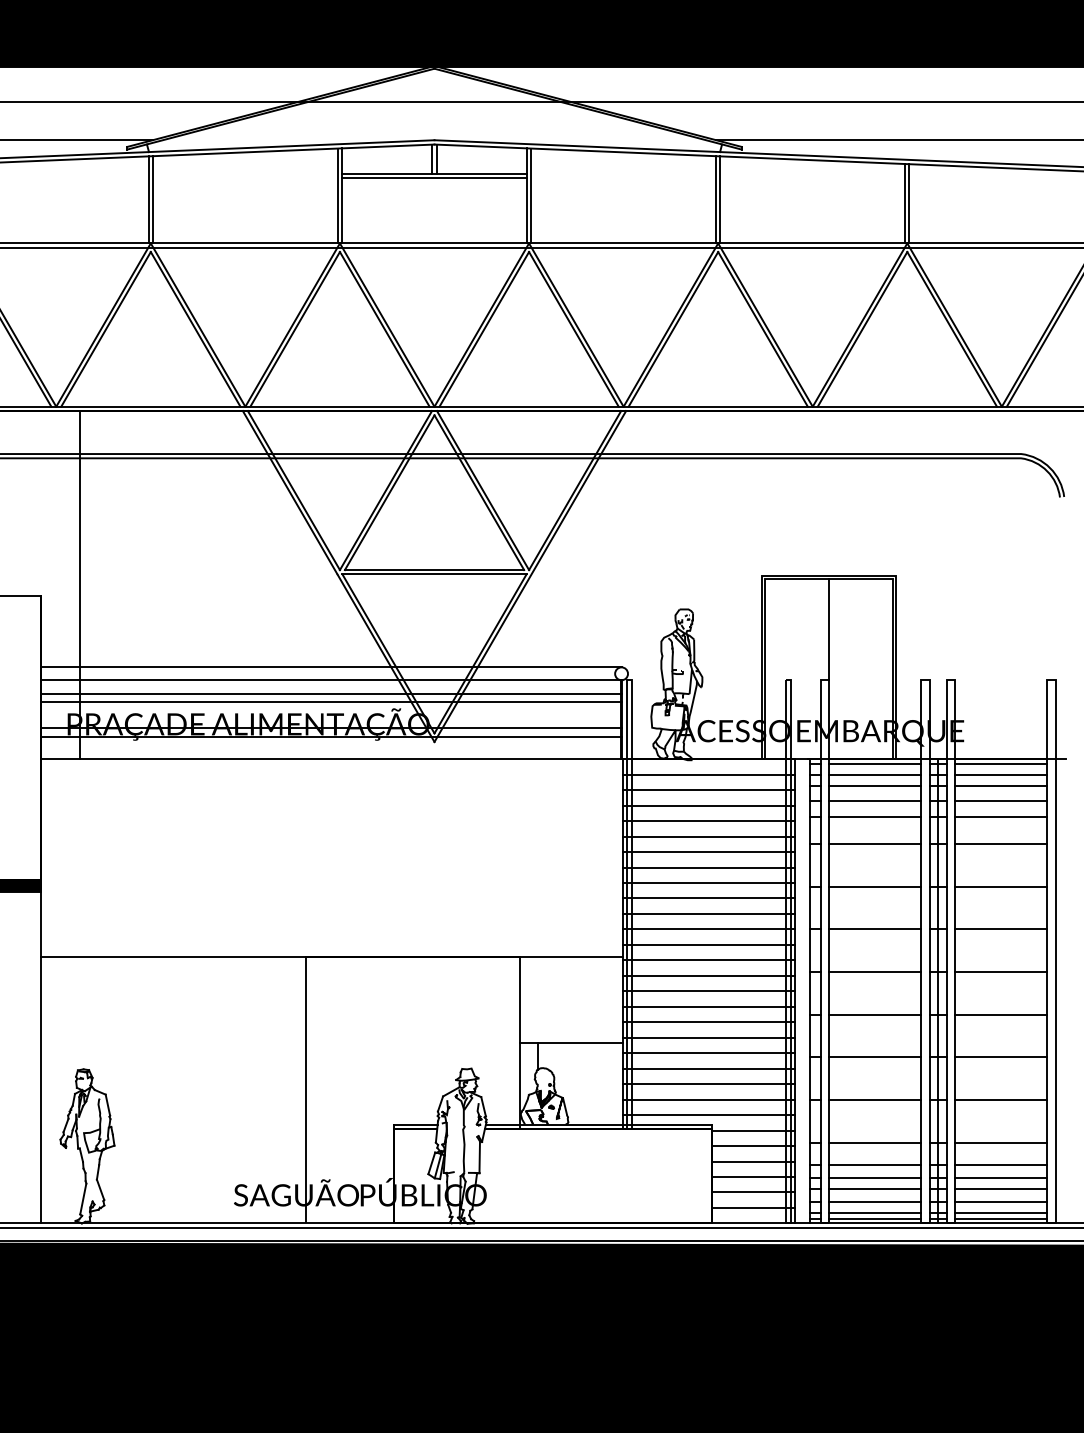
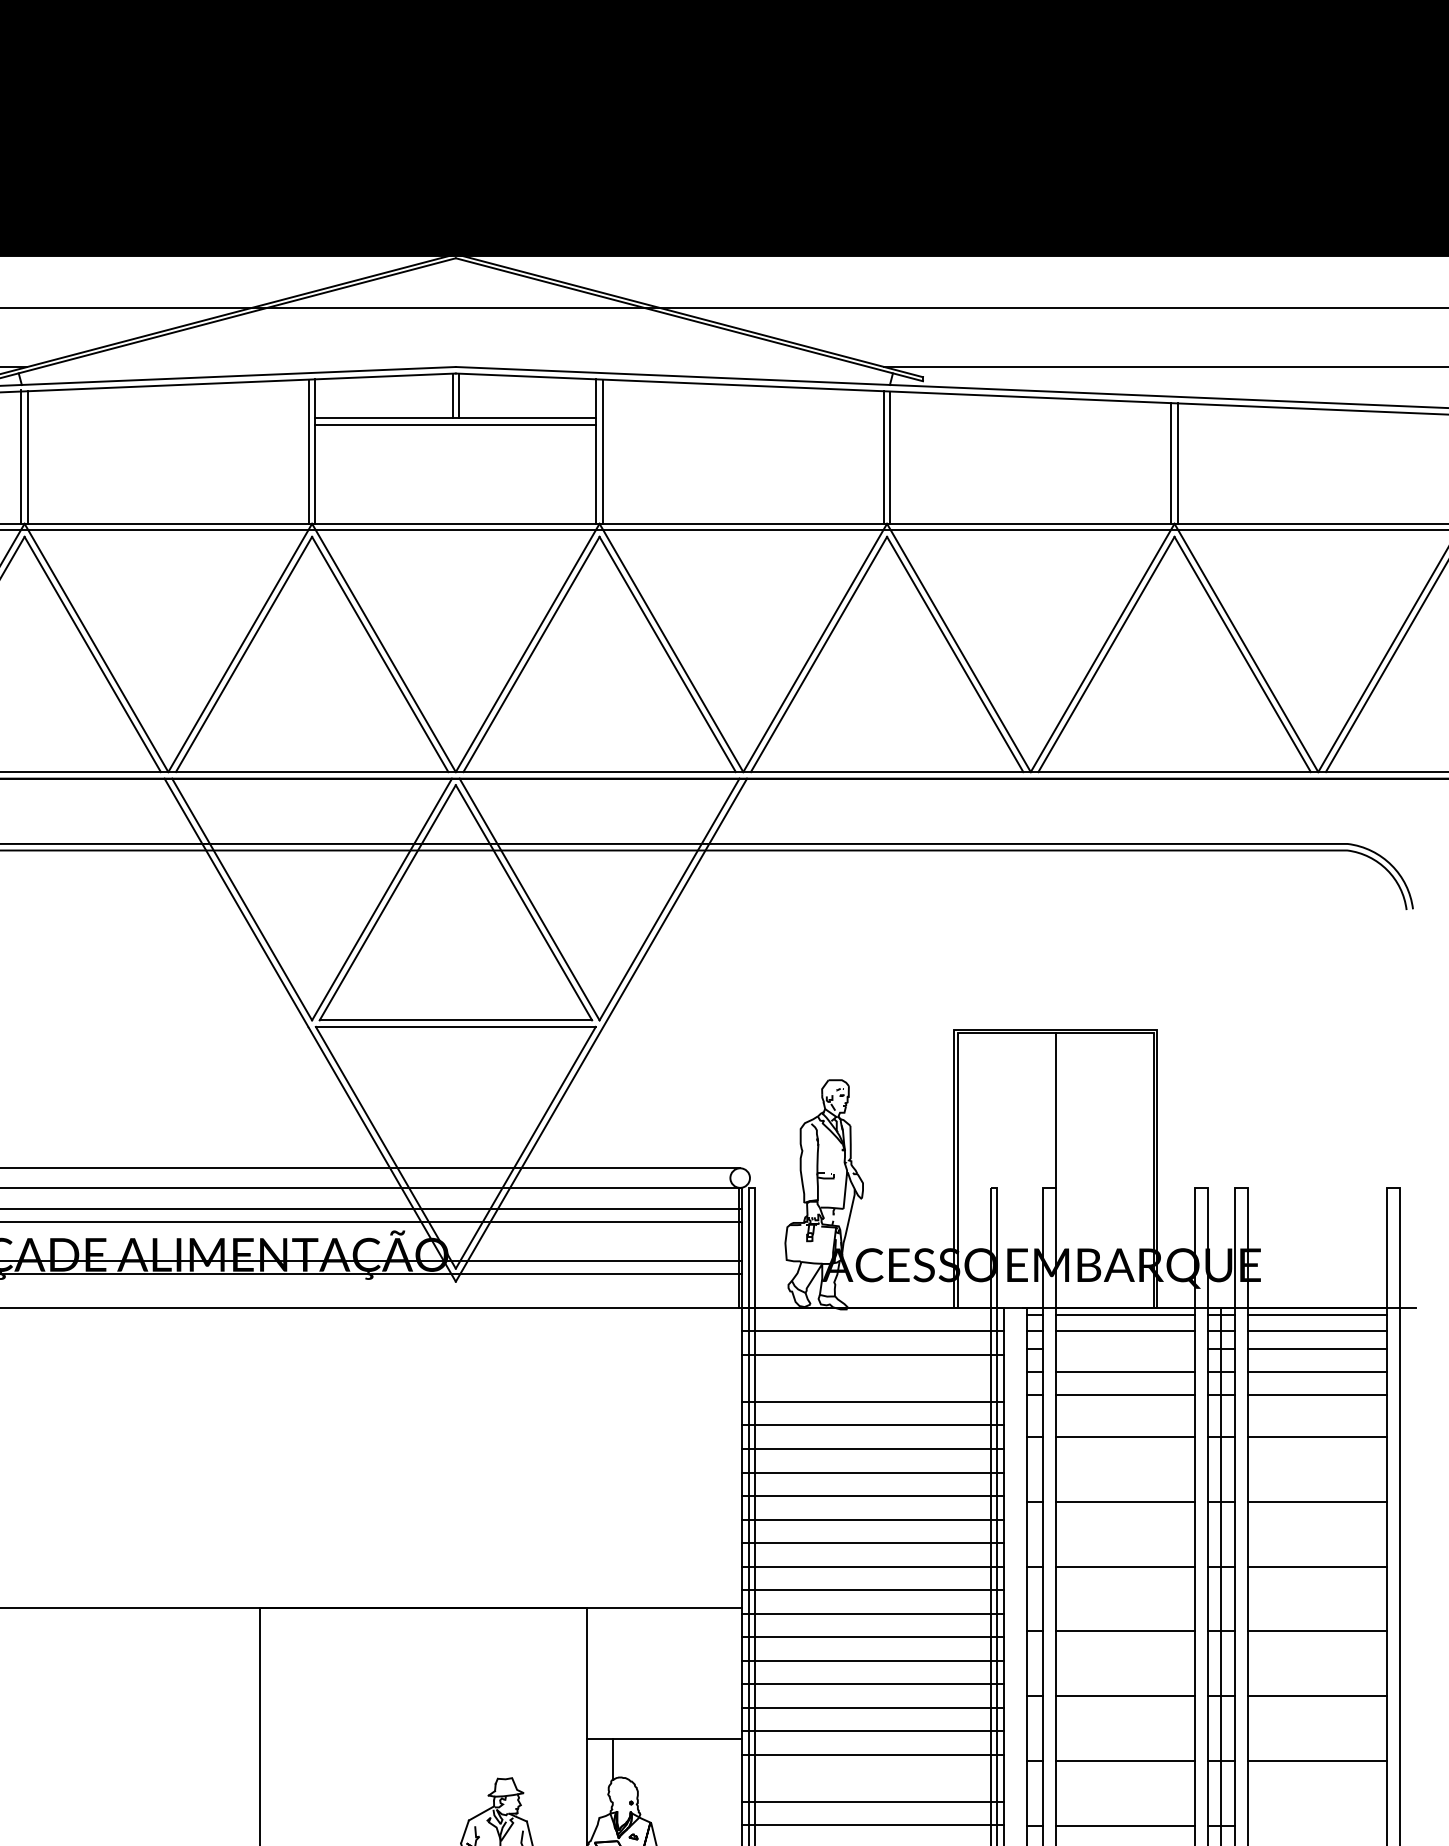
line: (874, 786) -> (1124, 1349), removed
line: (708, 805) -> (872, 1378), removed
line: (708, 1068) -> (872, 1778), removed
line: (1001, 1099) -> (1317, 1825), removed

